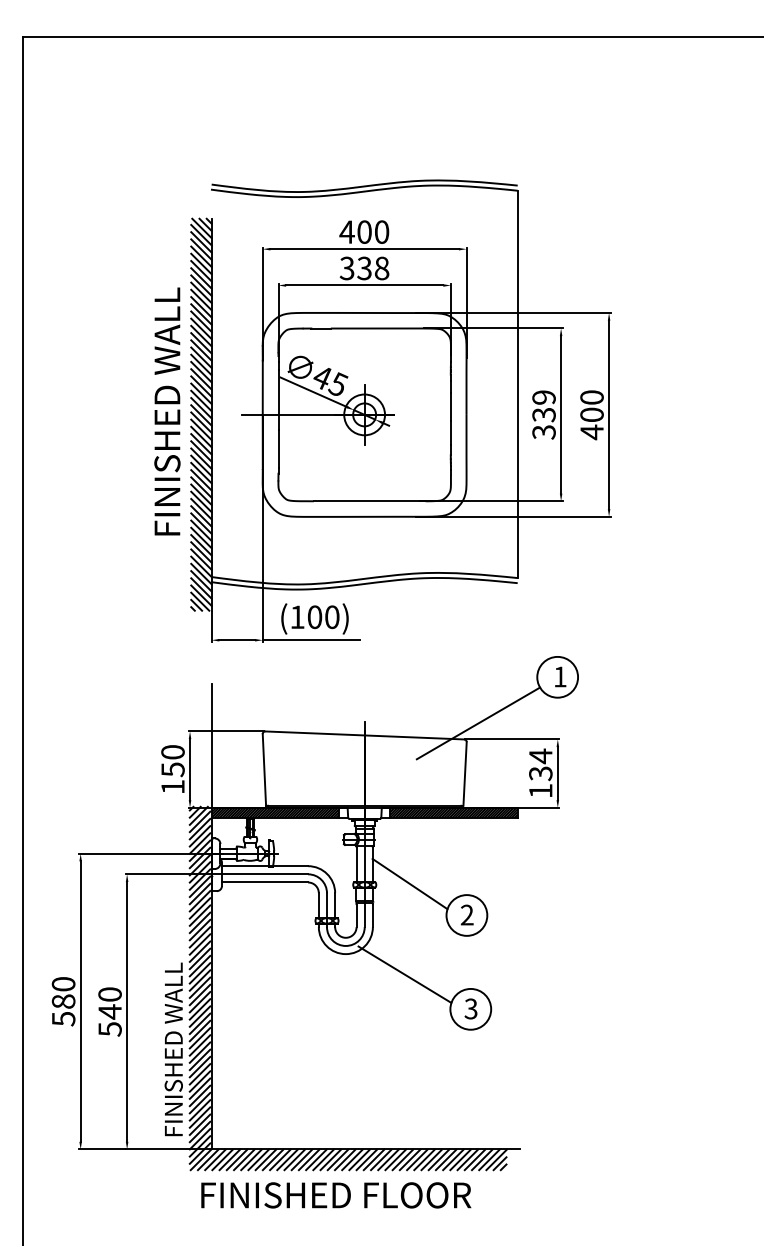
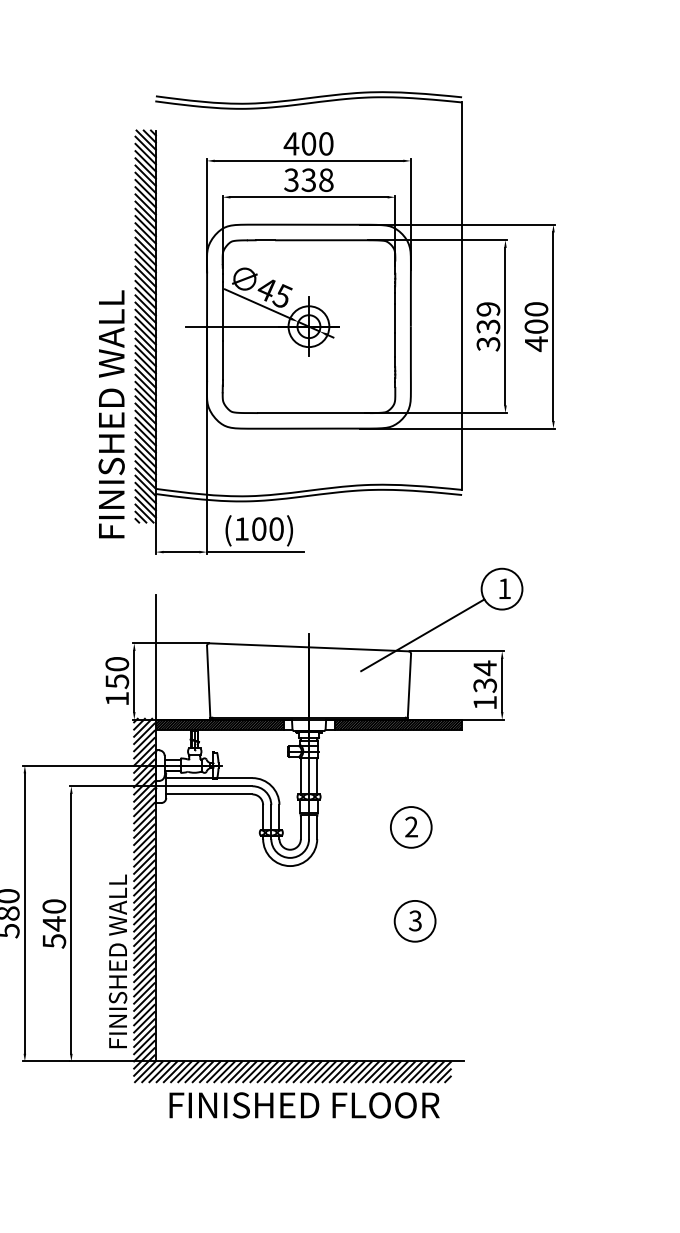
text: (167, 411) -> (111, 414), moved
line: (409, 883) -> (353, 795), removed
line: (404, 974) -> (348, 886), removed
text: (336, 1195) -> (304, 1105), moved

